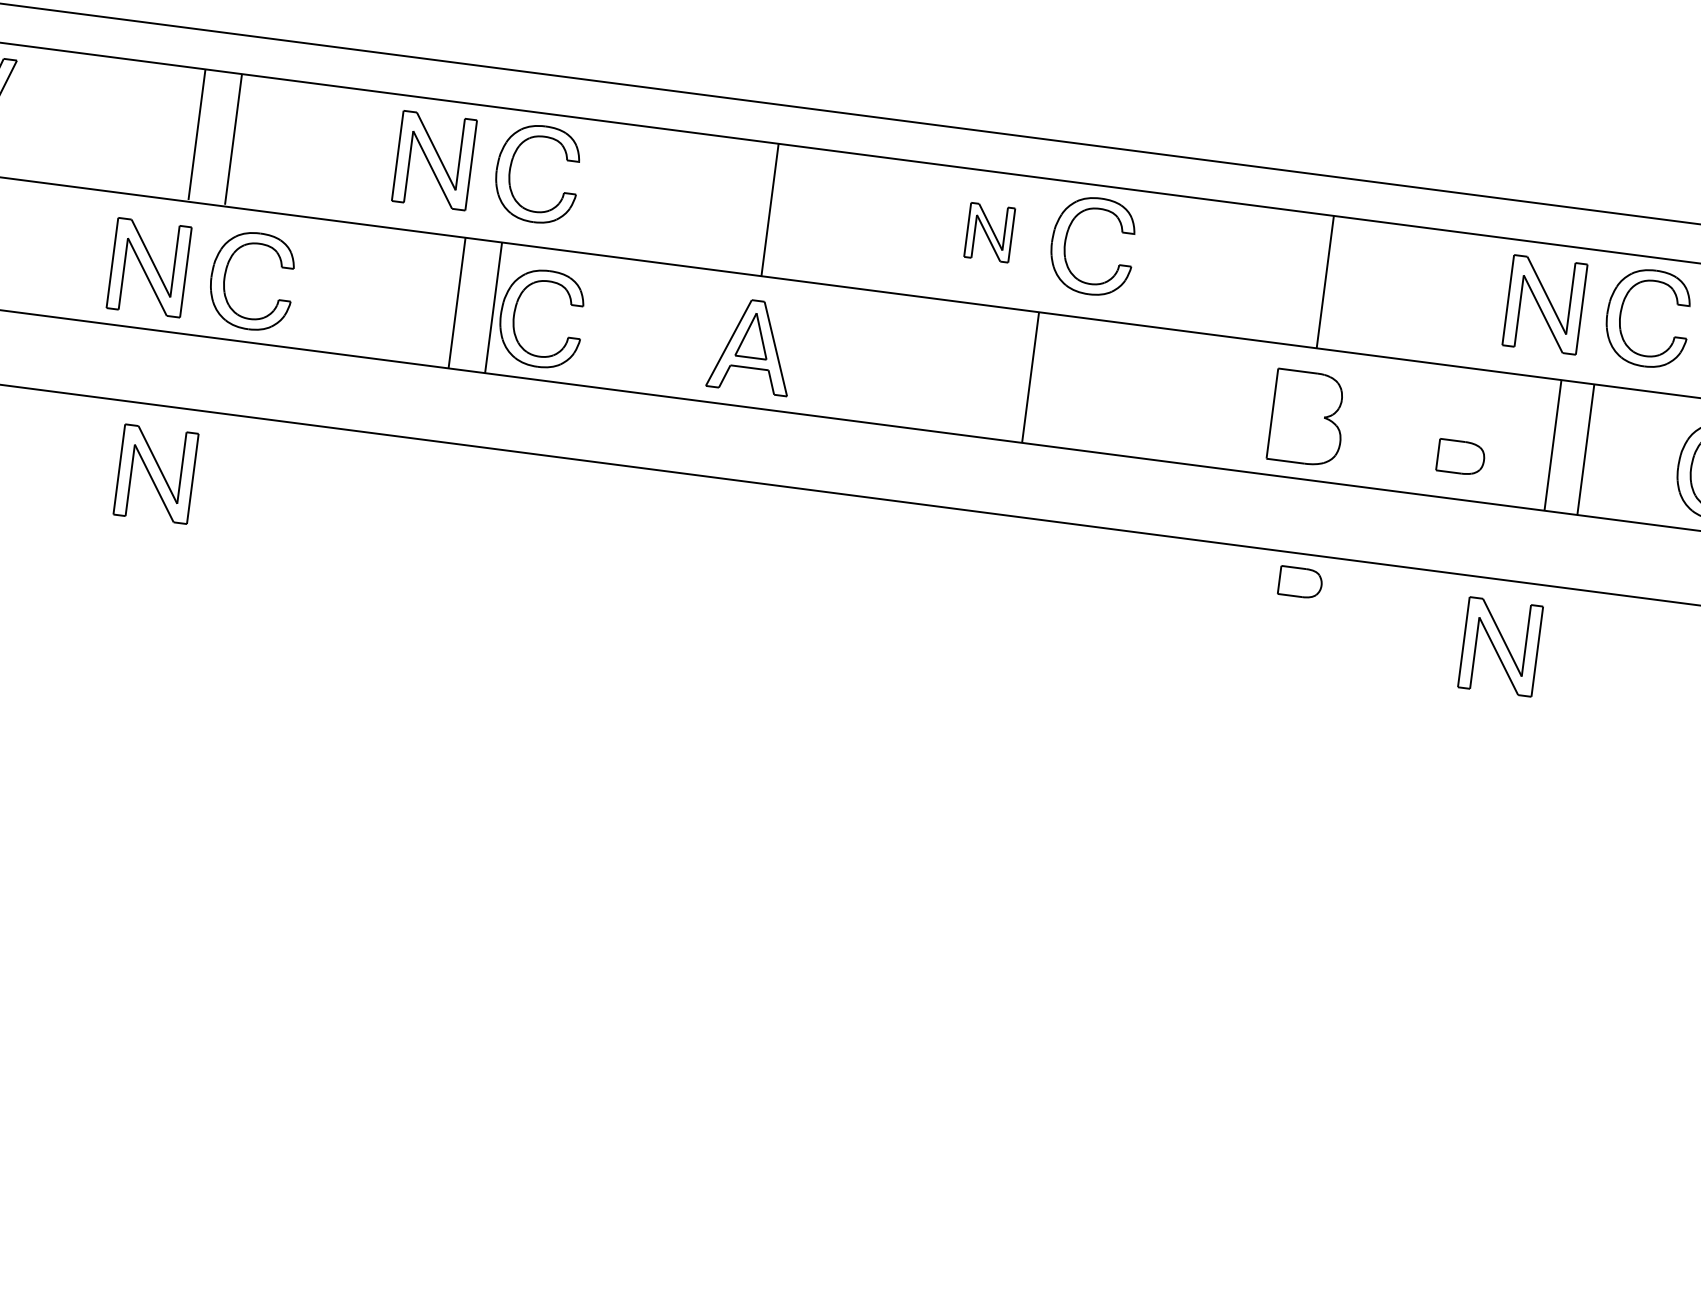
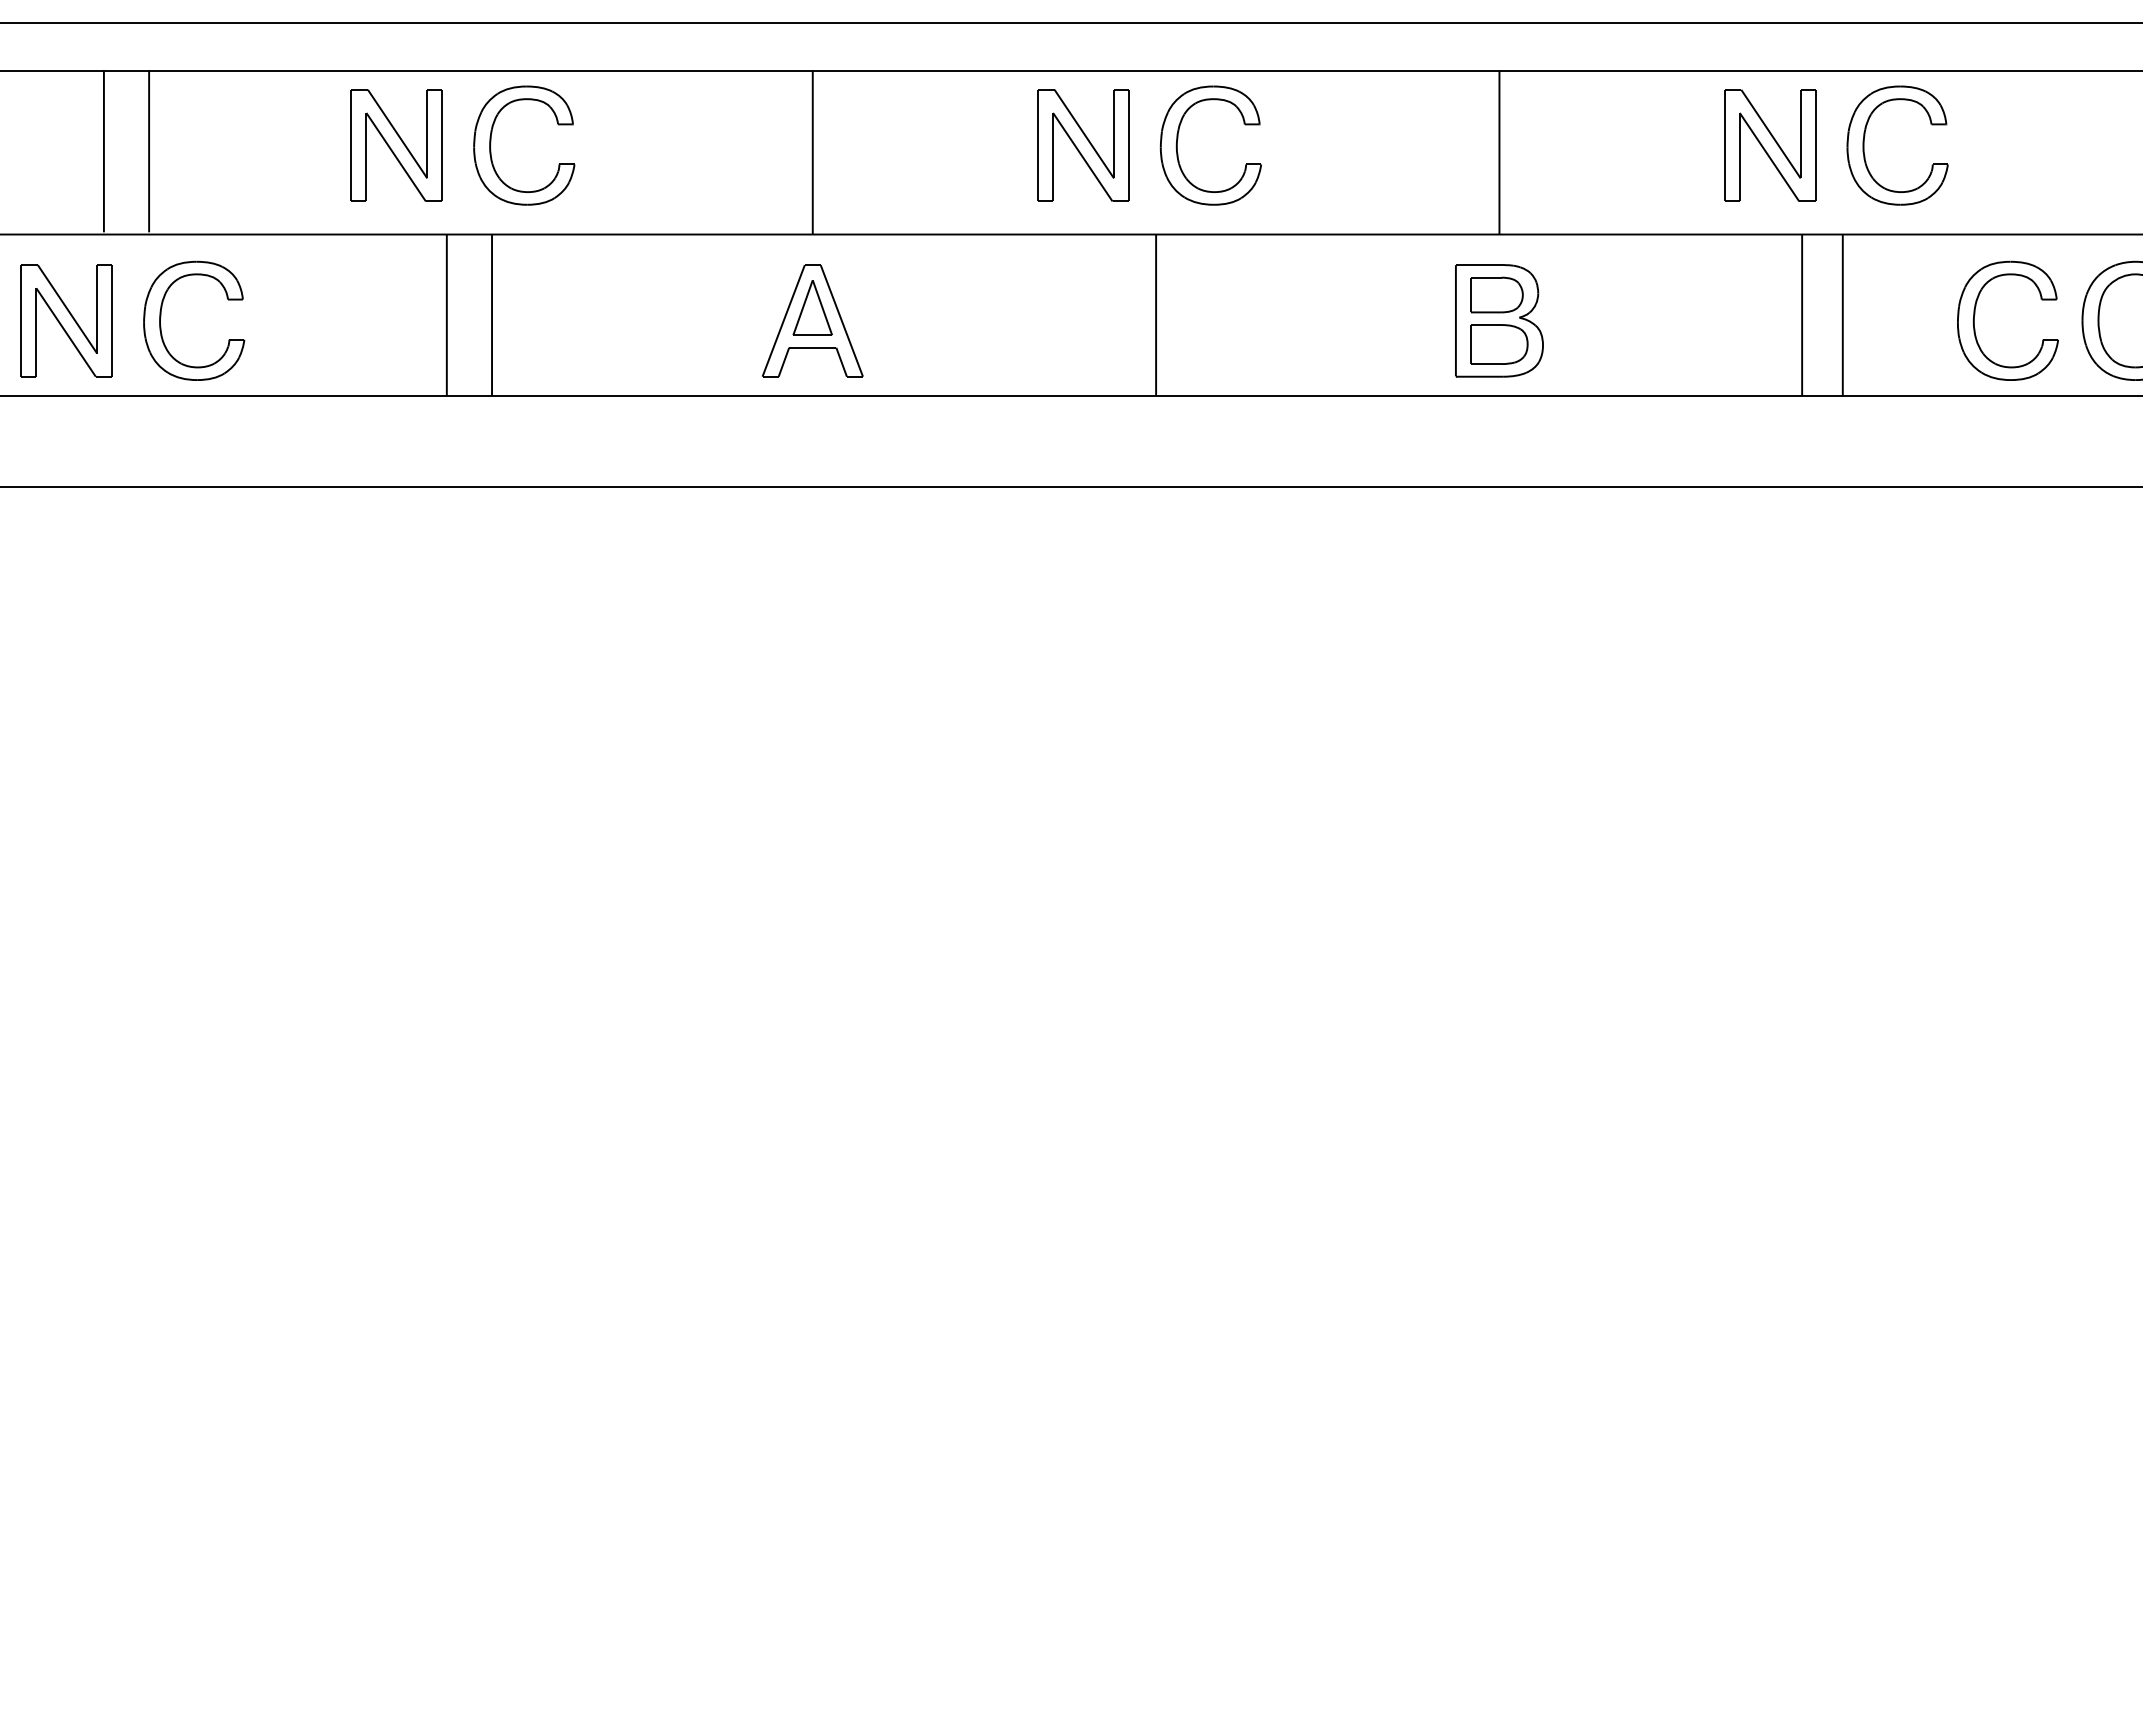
part: (989, 232) -> (1083, 145), size x1.67
part: (515, 312) -> (519, 317), removed
part: (1461, 457) -> (1499, 344), moved
part: (155, 473) -> (107, 570), removed
part: (1300, 582) -> (1496, 294), moved
part: (1500, 646) -> (1770, 568), removed

